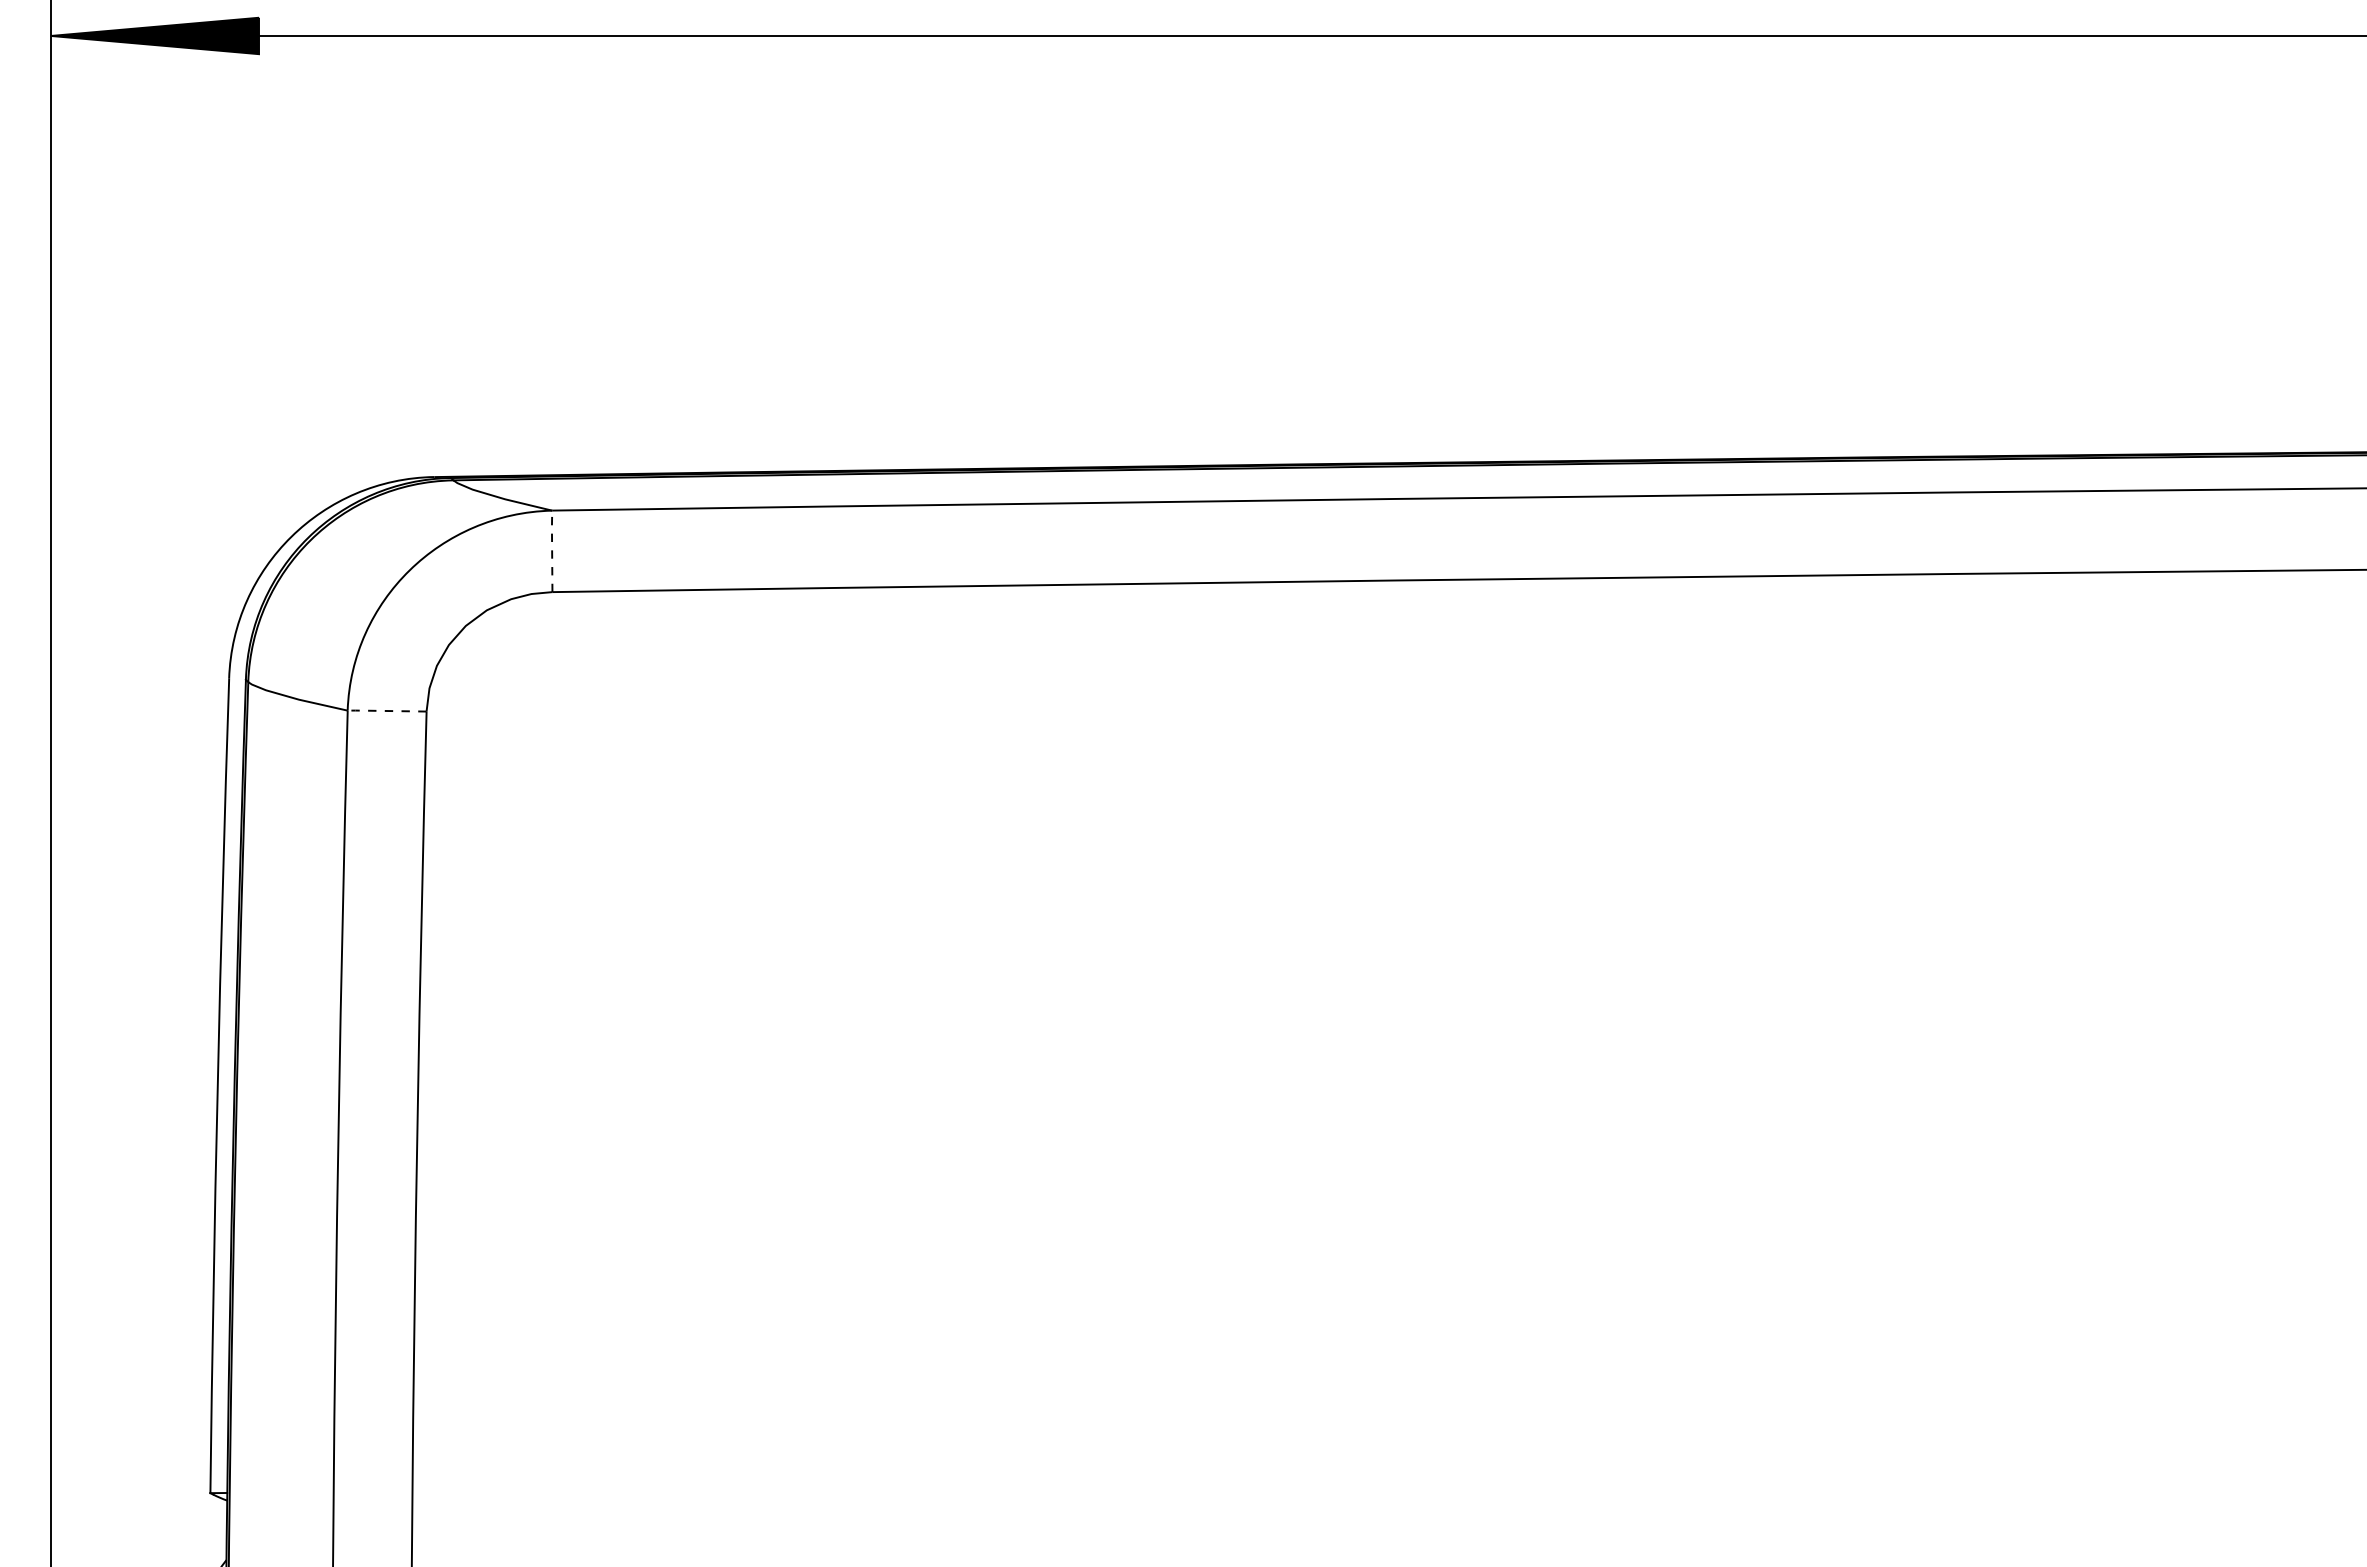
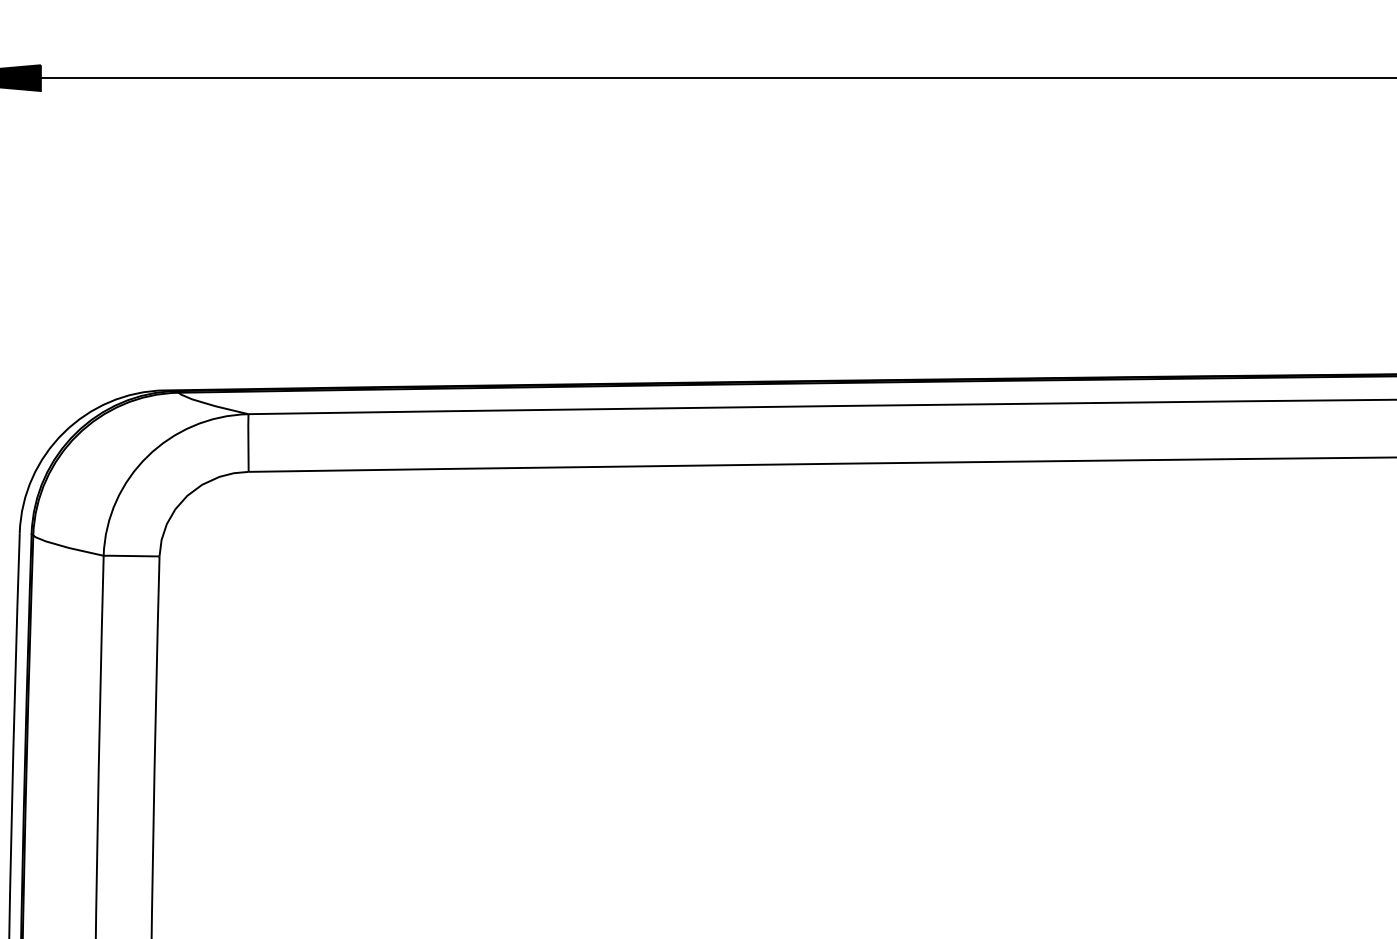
line: (552, 549) -> (248, 441), dashed -> solid
line: (386, 710) -> (131, 555), dashed -> solid

